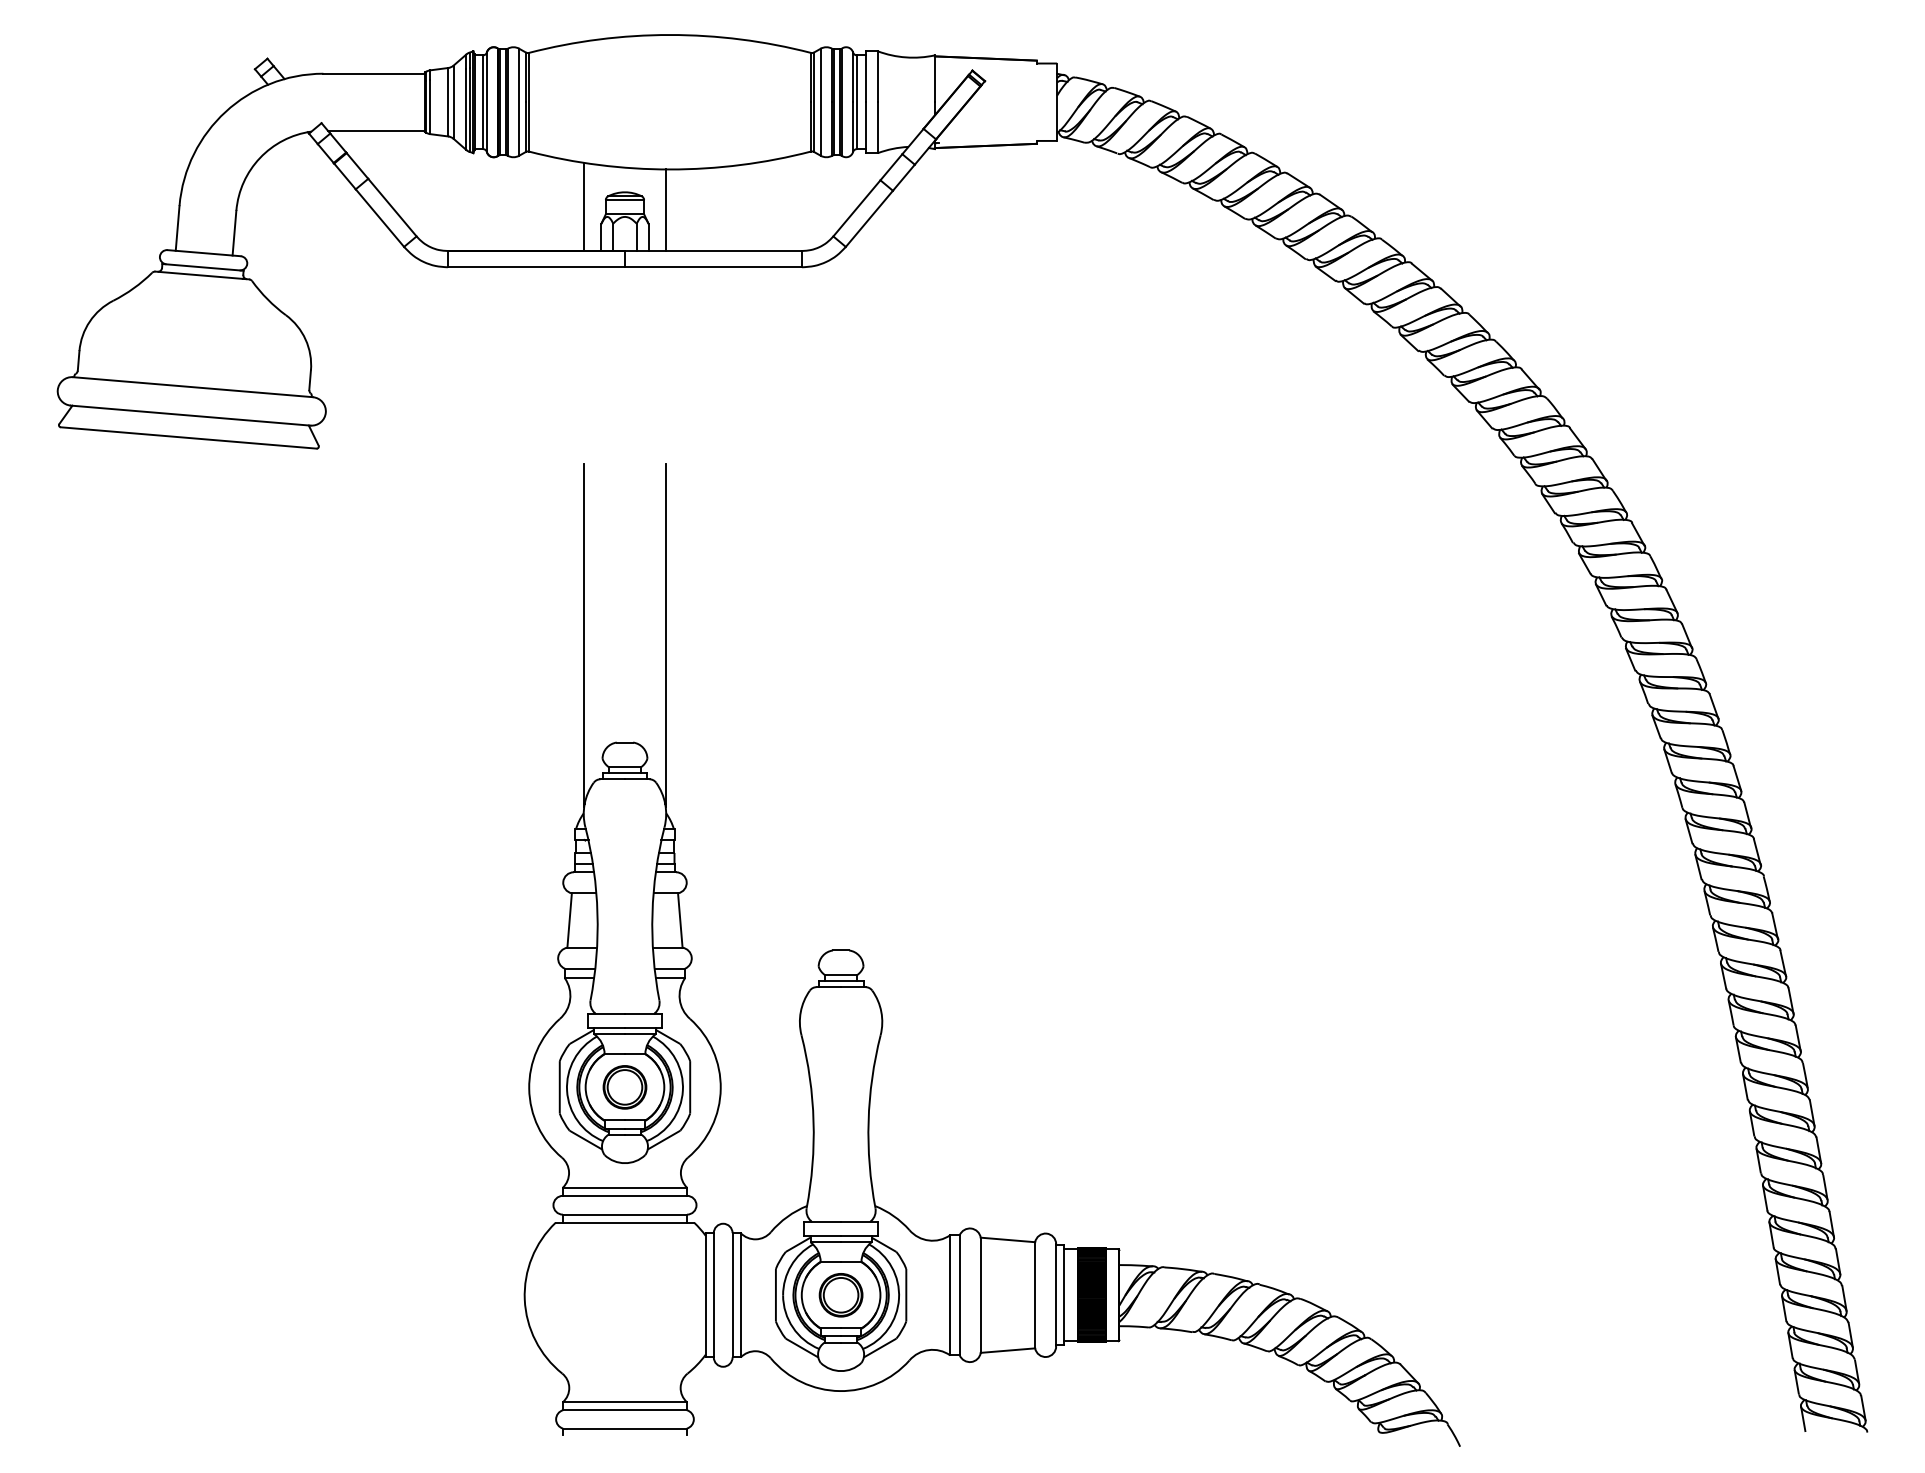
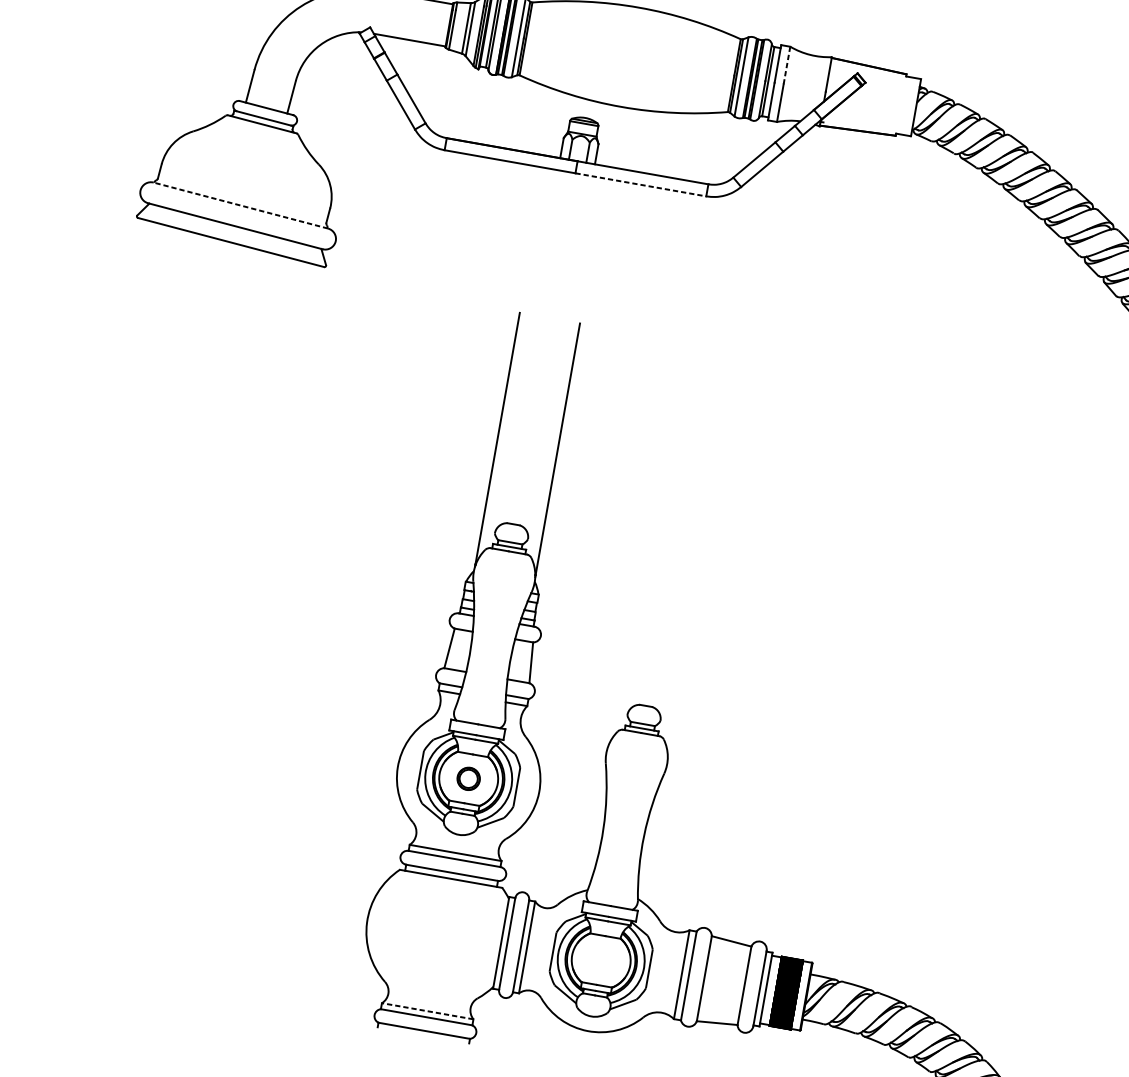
line: (877, 77) -> (786, 66), solid -> dashed
line: (584, 206) -> (553, 123), removed
line: (665, 210) -> (612, 136), removed
line: (713, 267) -> (640, 184), solid -> dashed
line: (192, 387) -> (240, 205), solid -> dashed
part: (624, 1087) -> (468, 778), size x0.7
part: (840, 1295) -> (600, 960), removed
line: (624, 1402) -> (427, 1011), solid -> dashed

